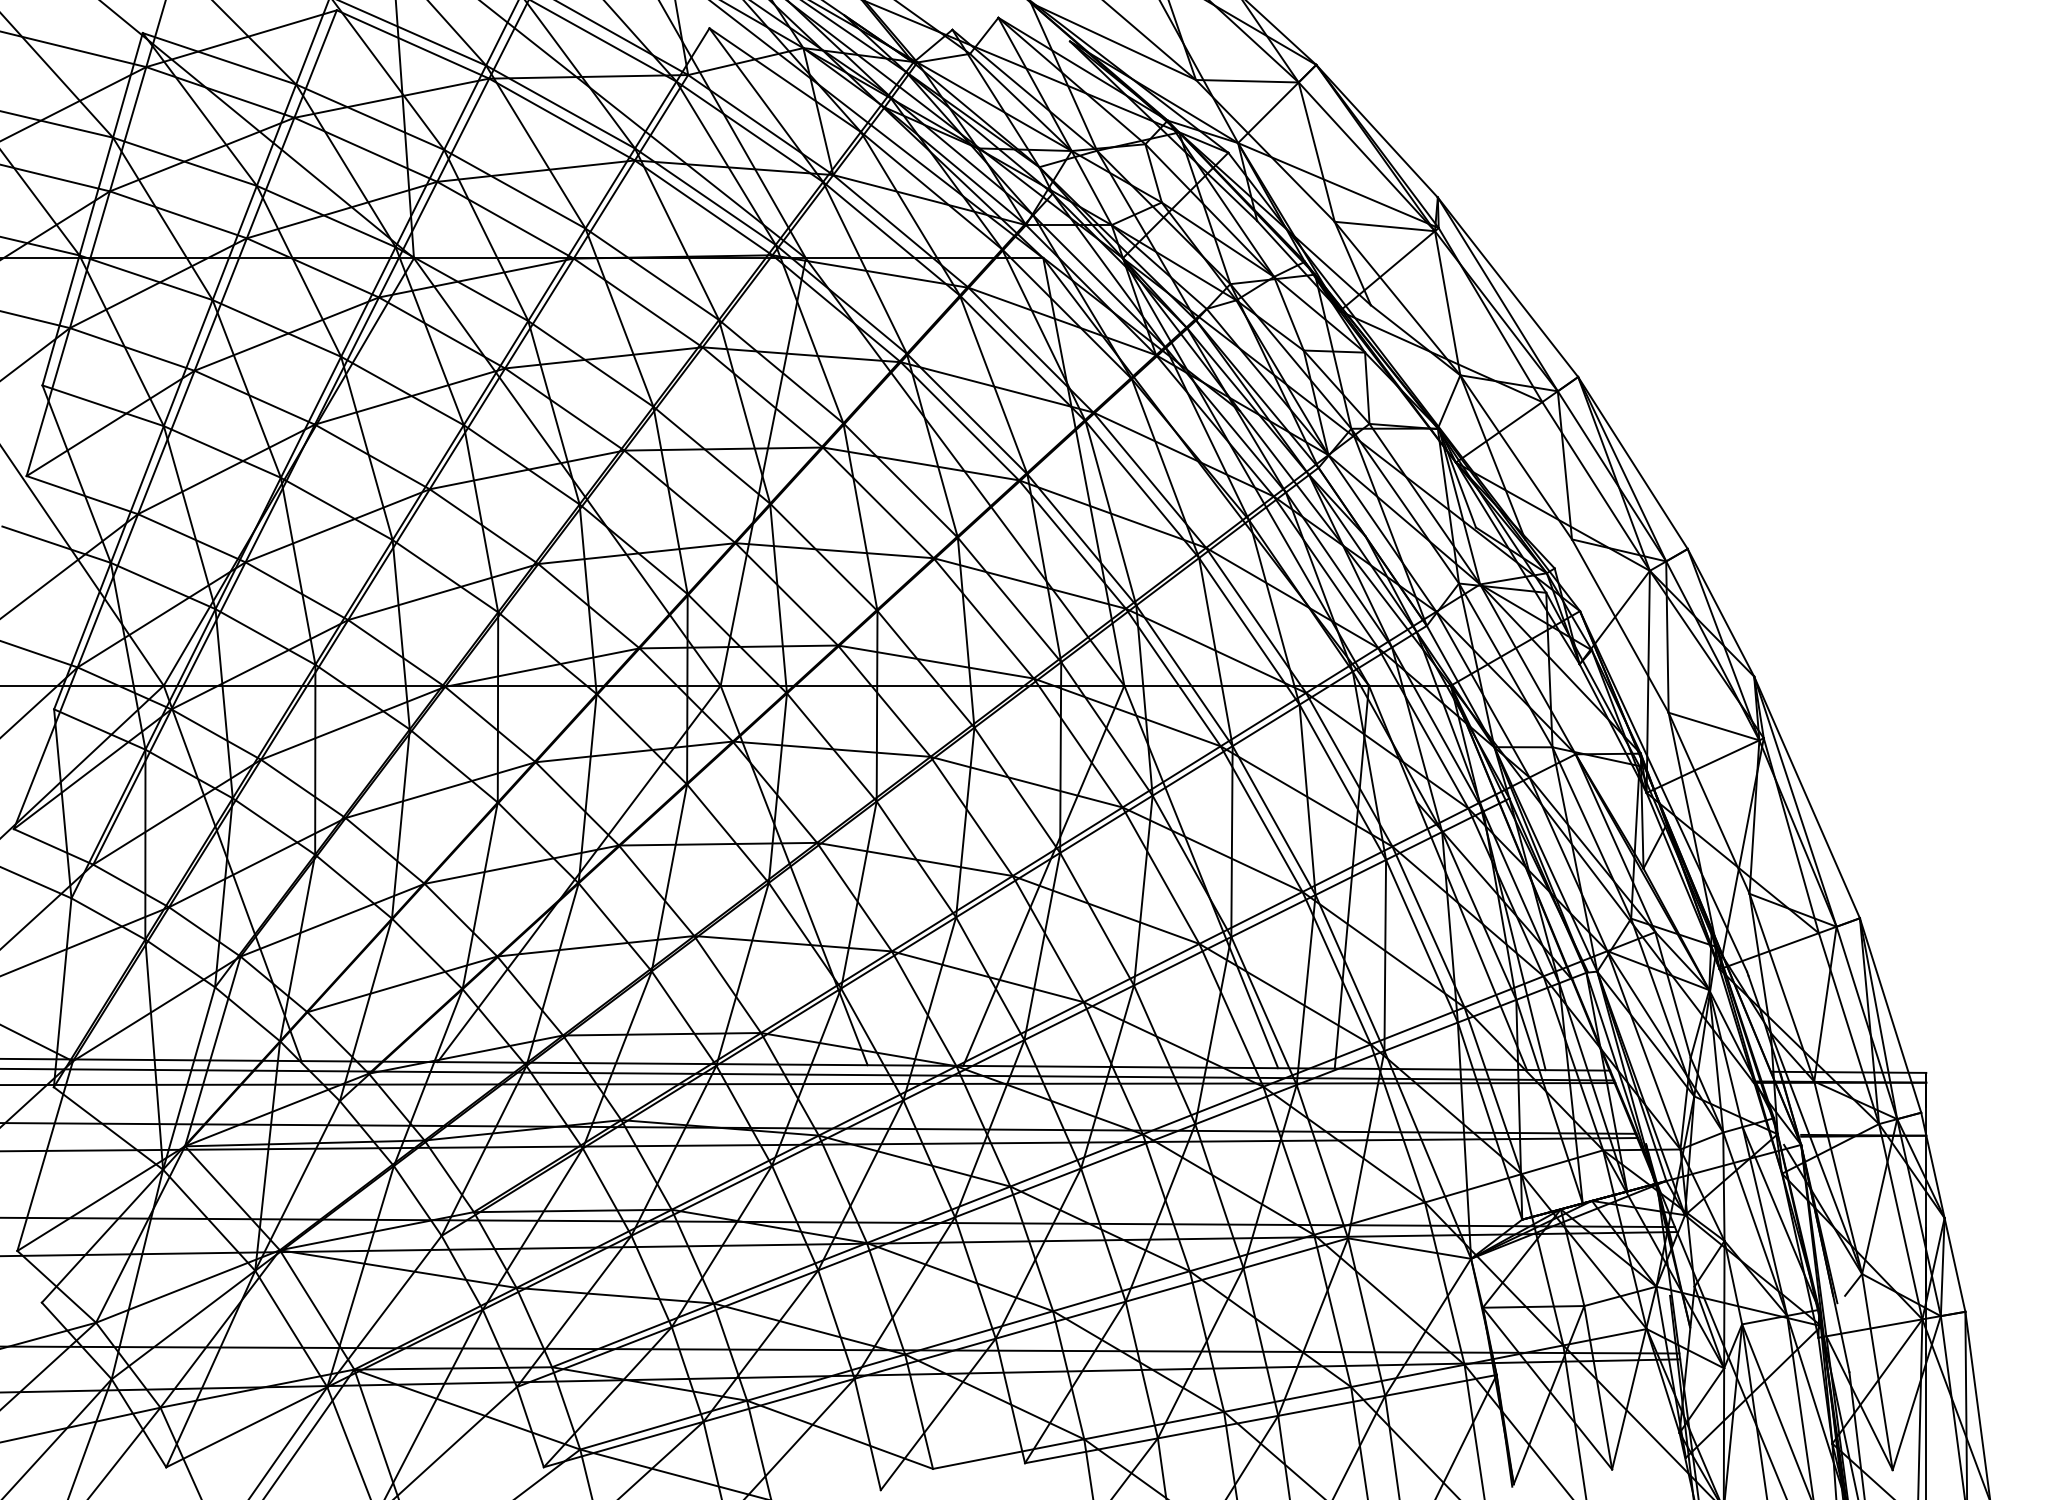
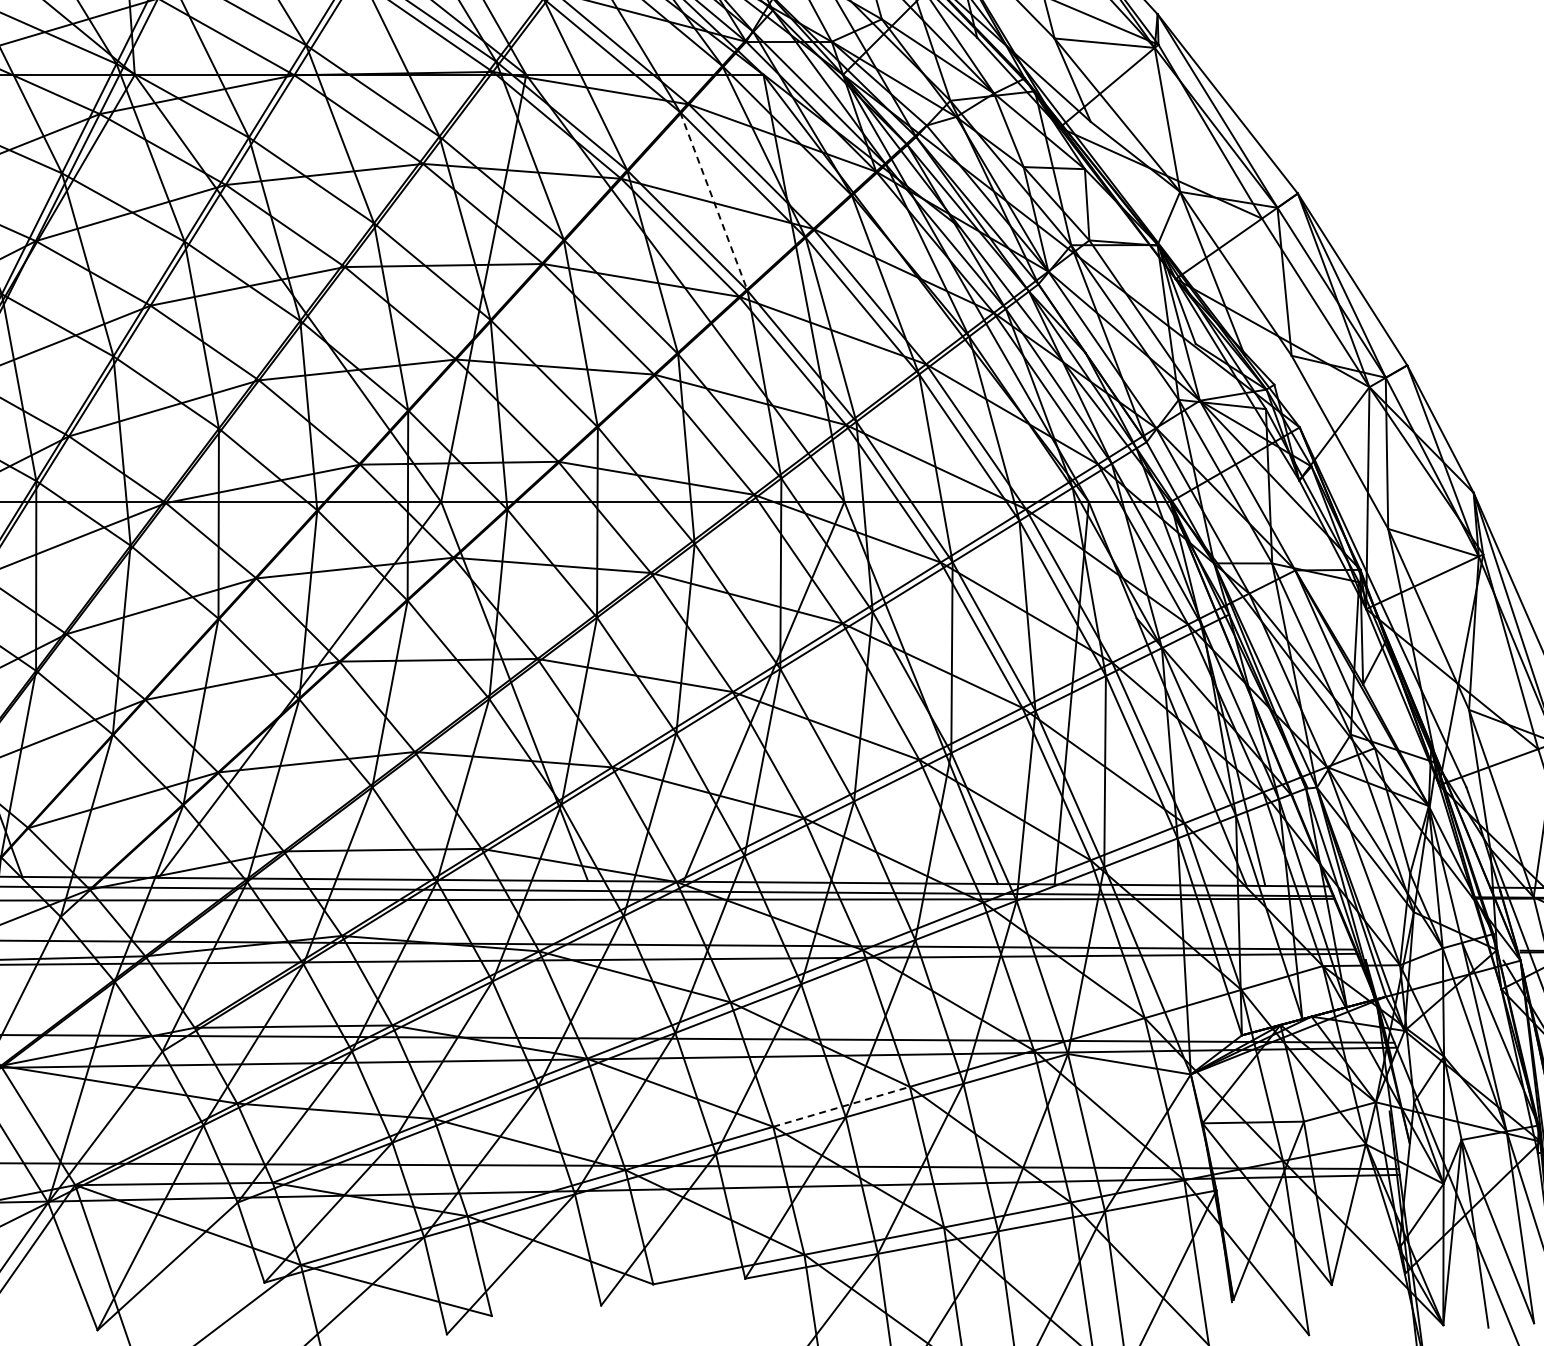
line: (993, 384) -> (713, 201), solid -> dashed
line: (1121, 1291) -> (841, 1107), solid -> dashed

